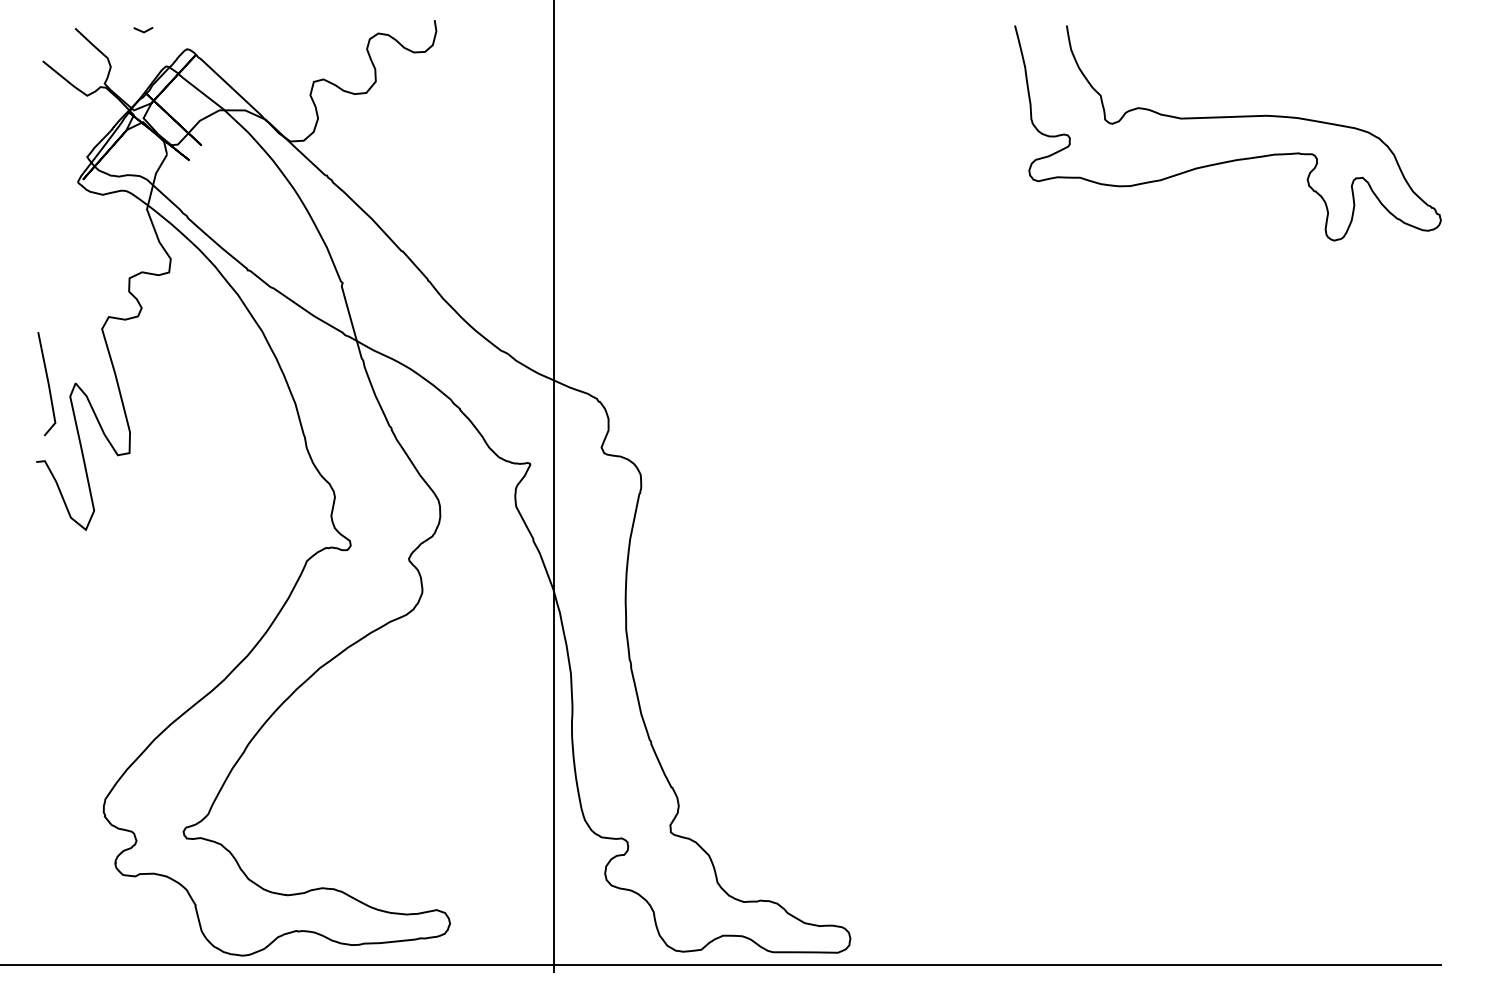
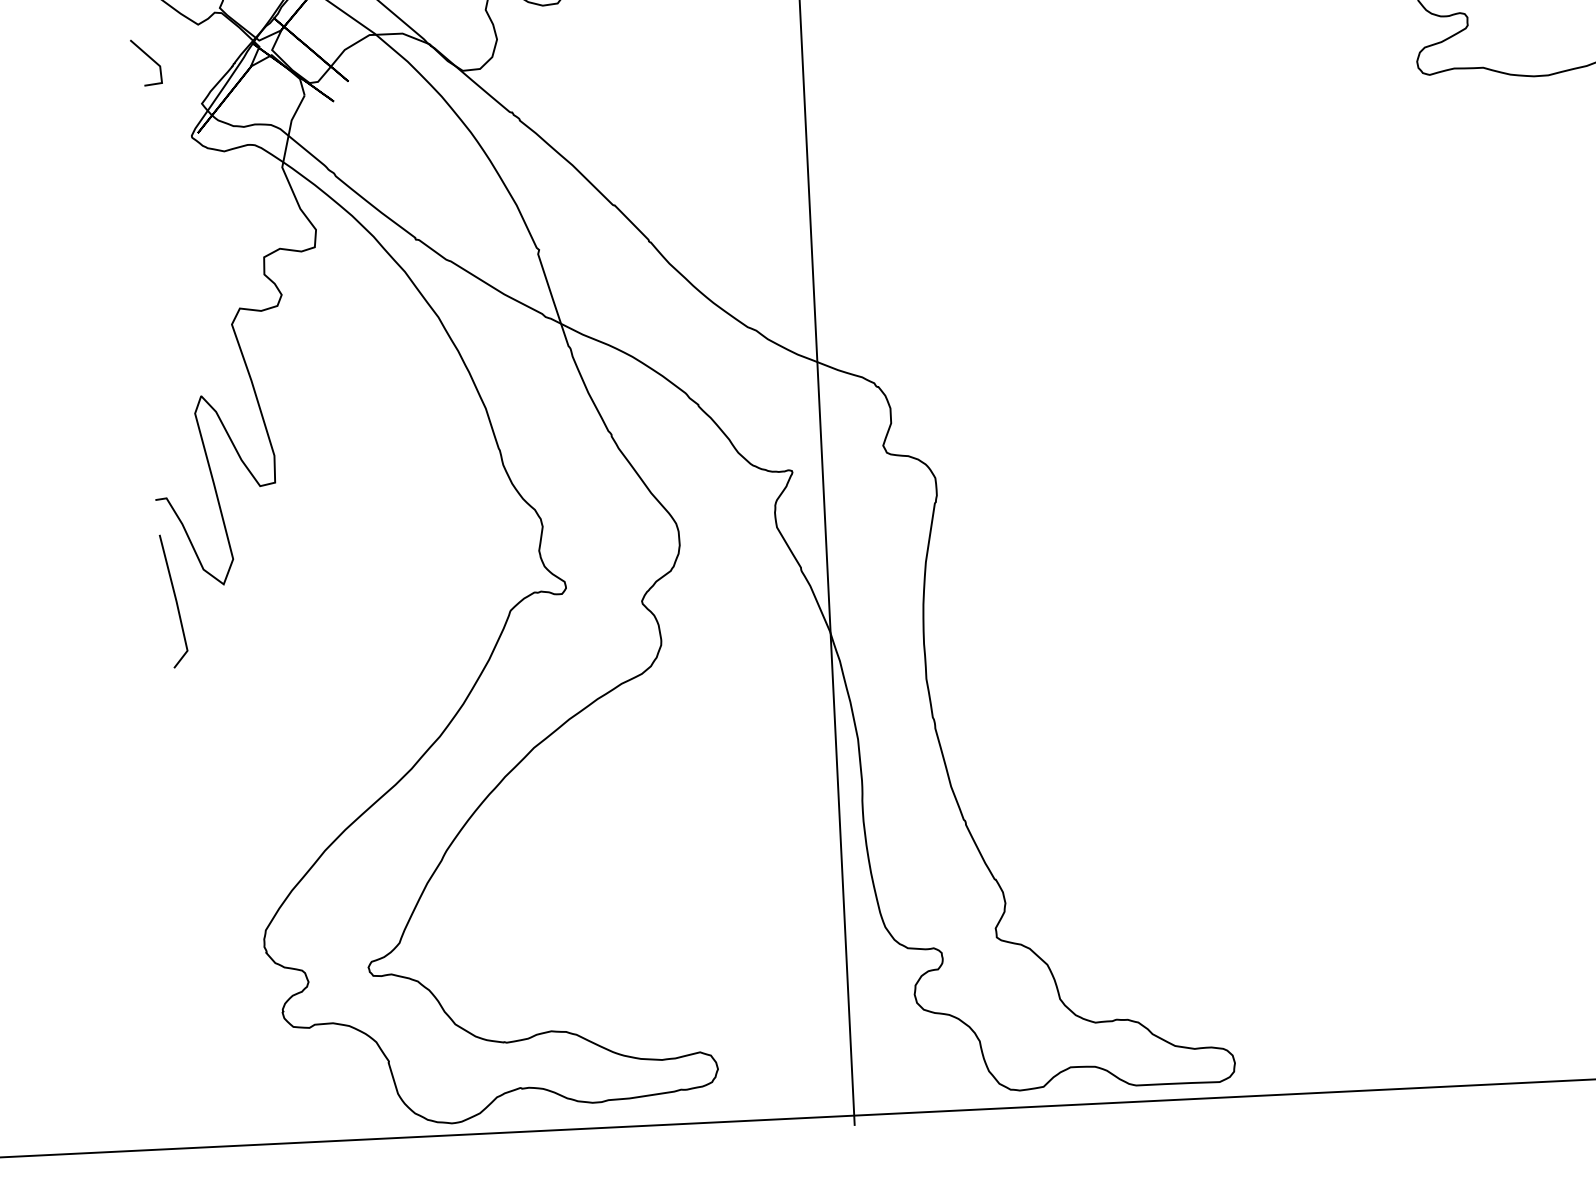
line: (47, 119) -> (148, 57), added
line: (47, 384) -> (174, 601), moved

